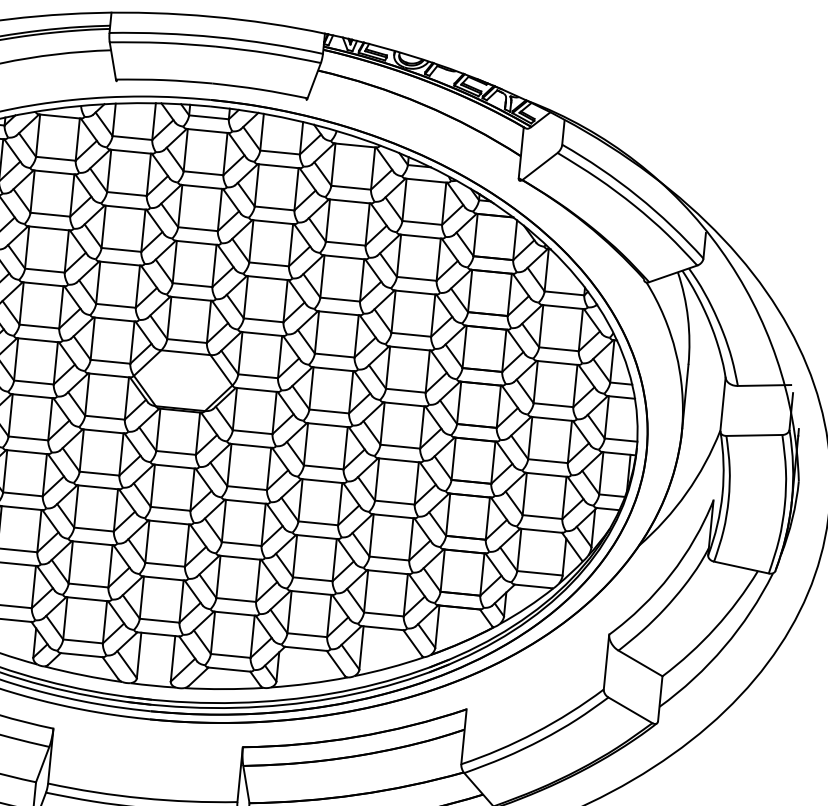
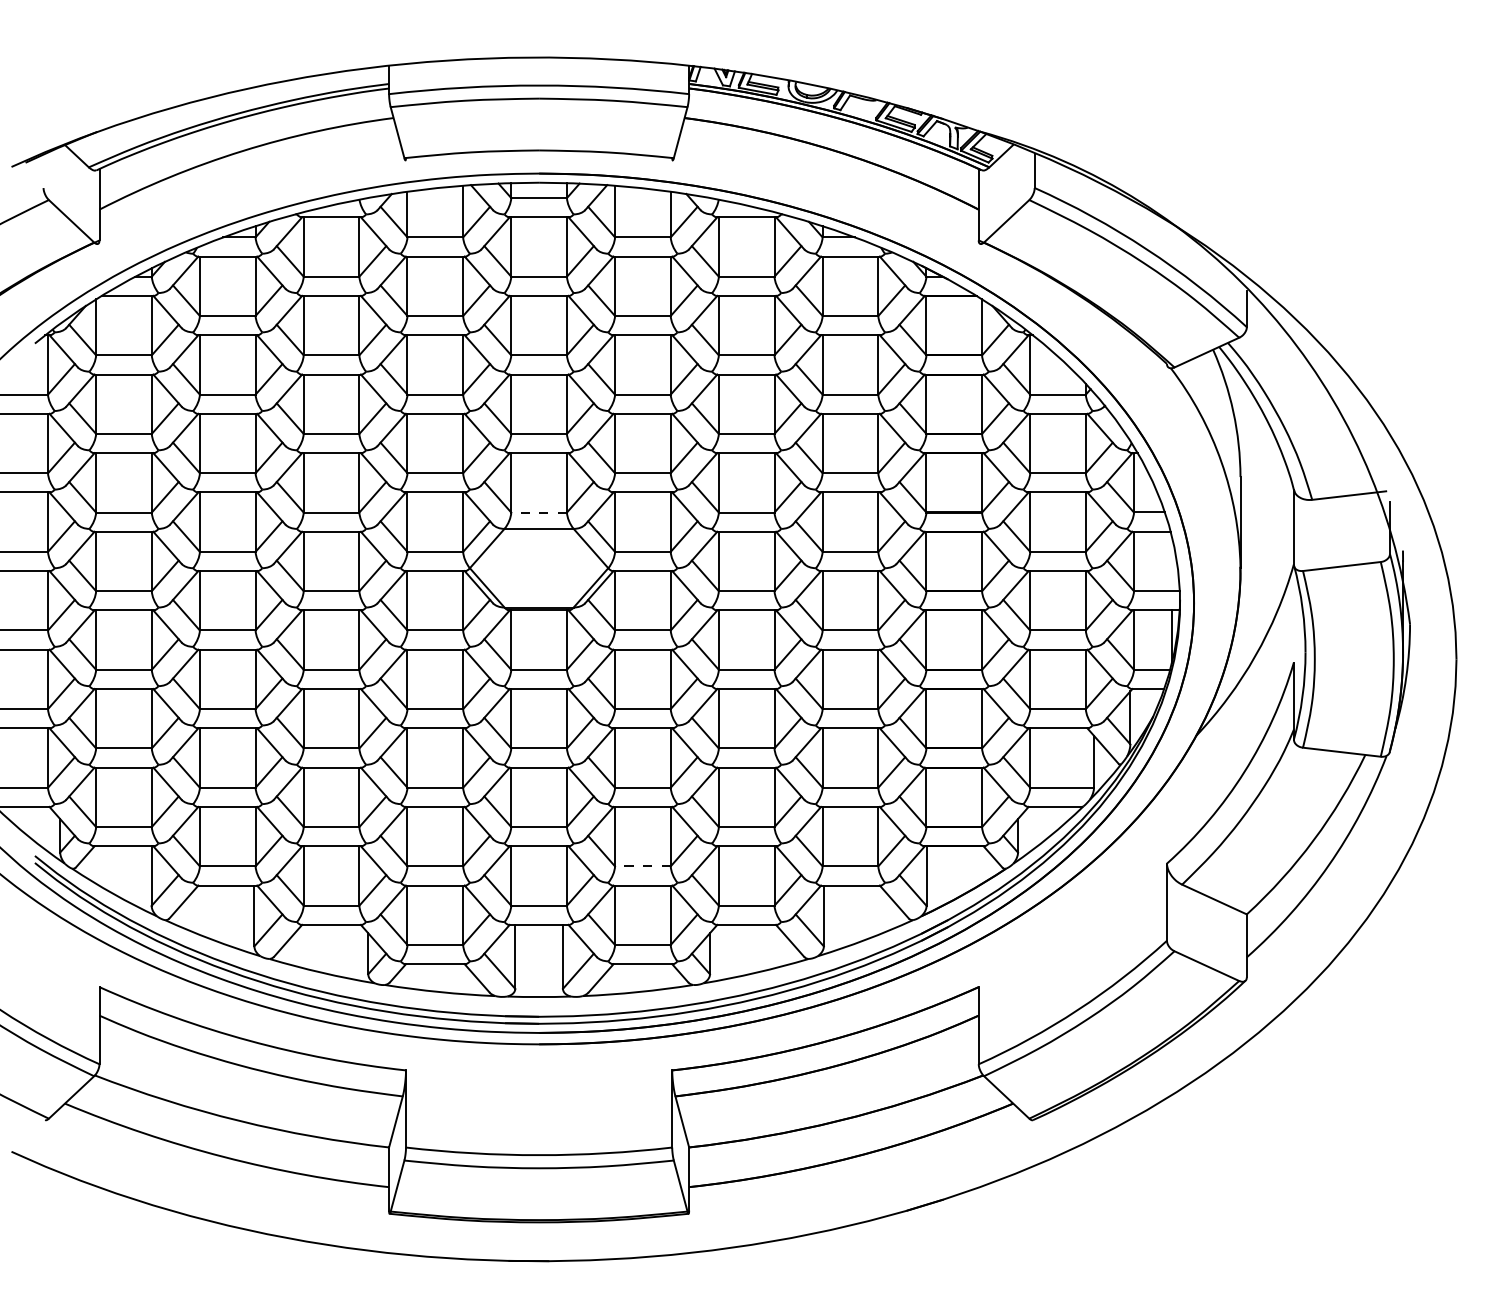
line: (187, 341) -> (539, 512), solid -> dashed
line: (235, 600) -> (642, 866), solid -> dashed

